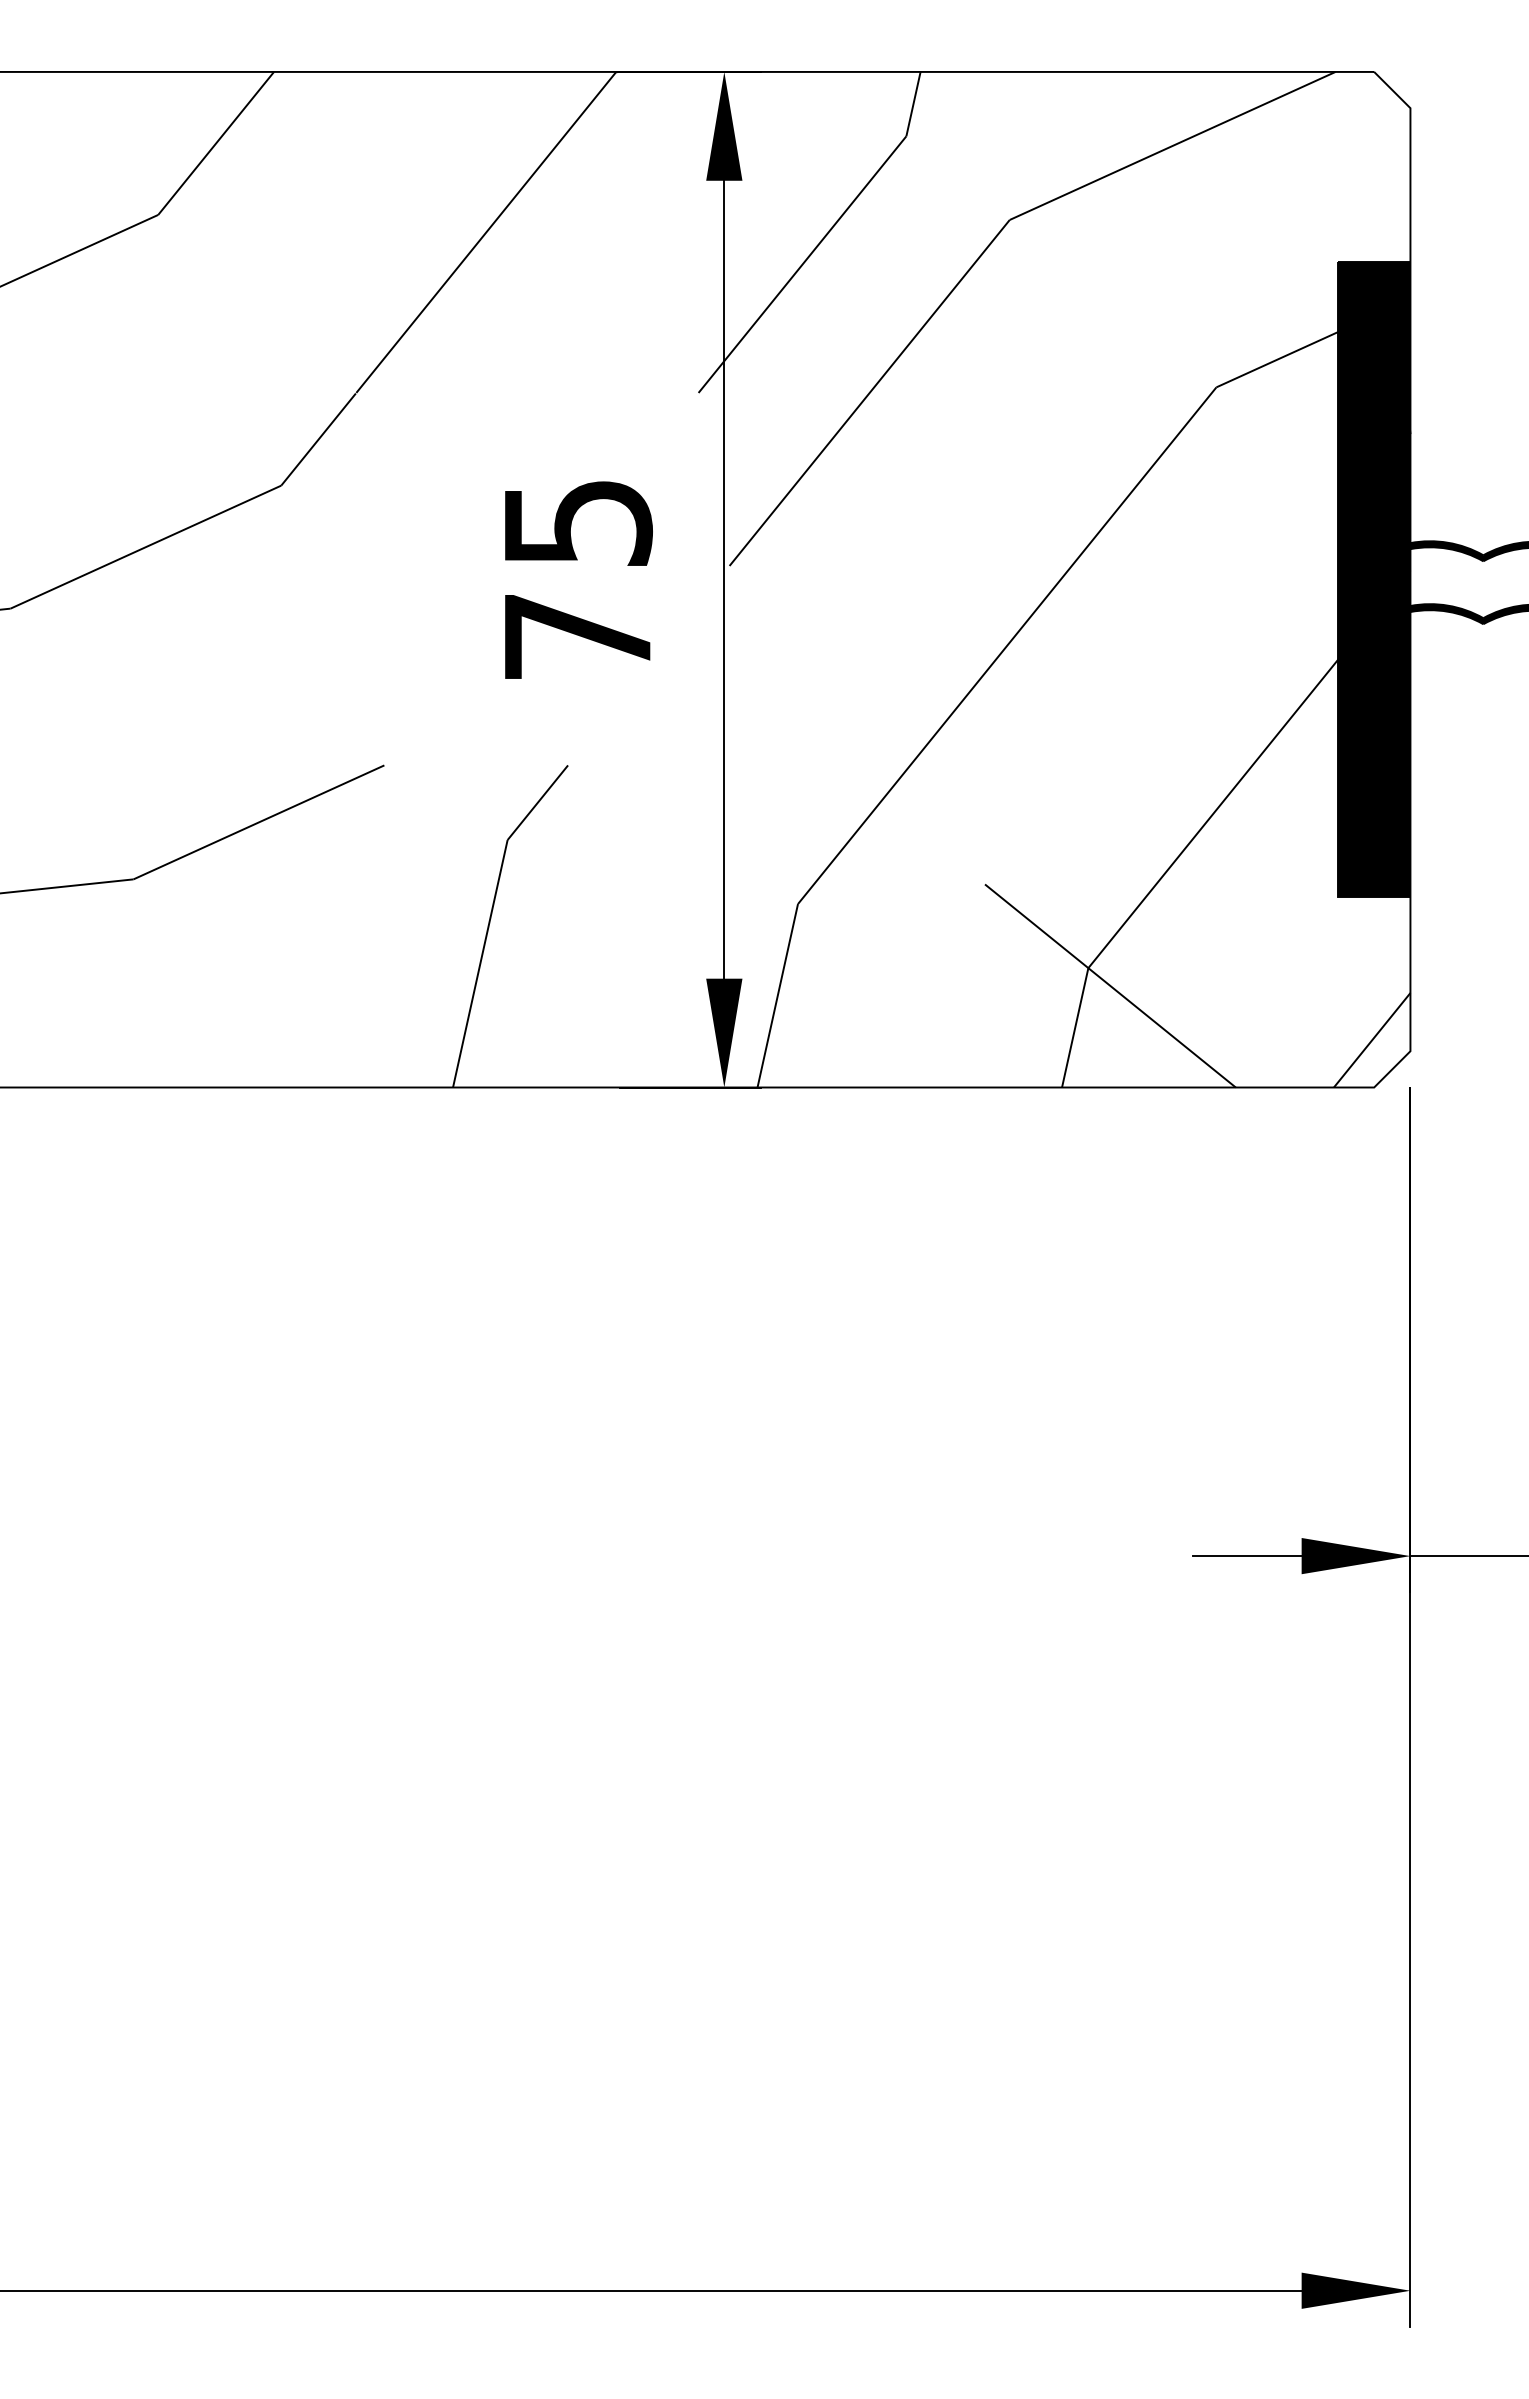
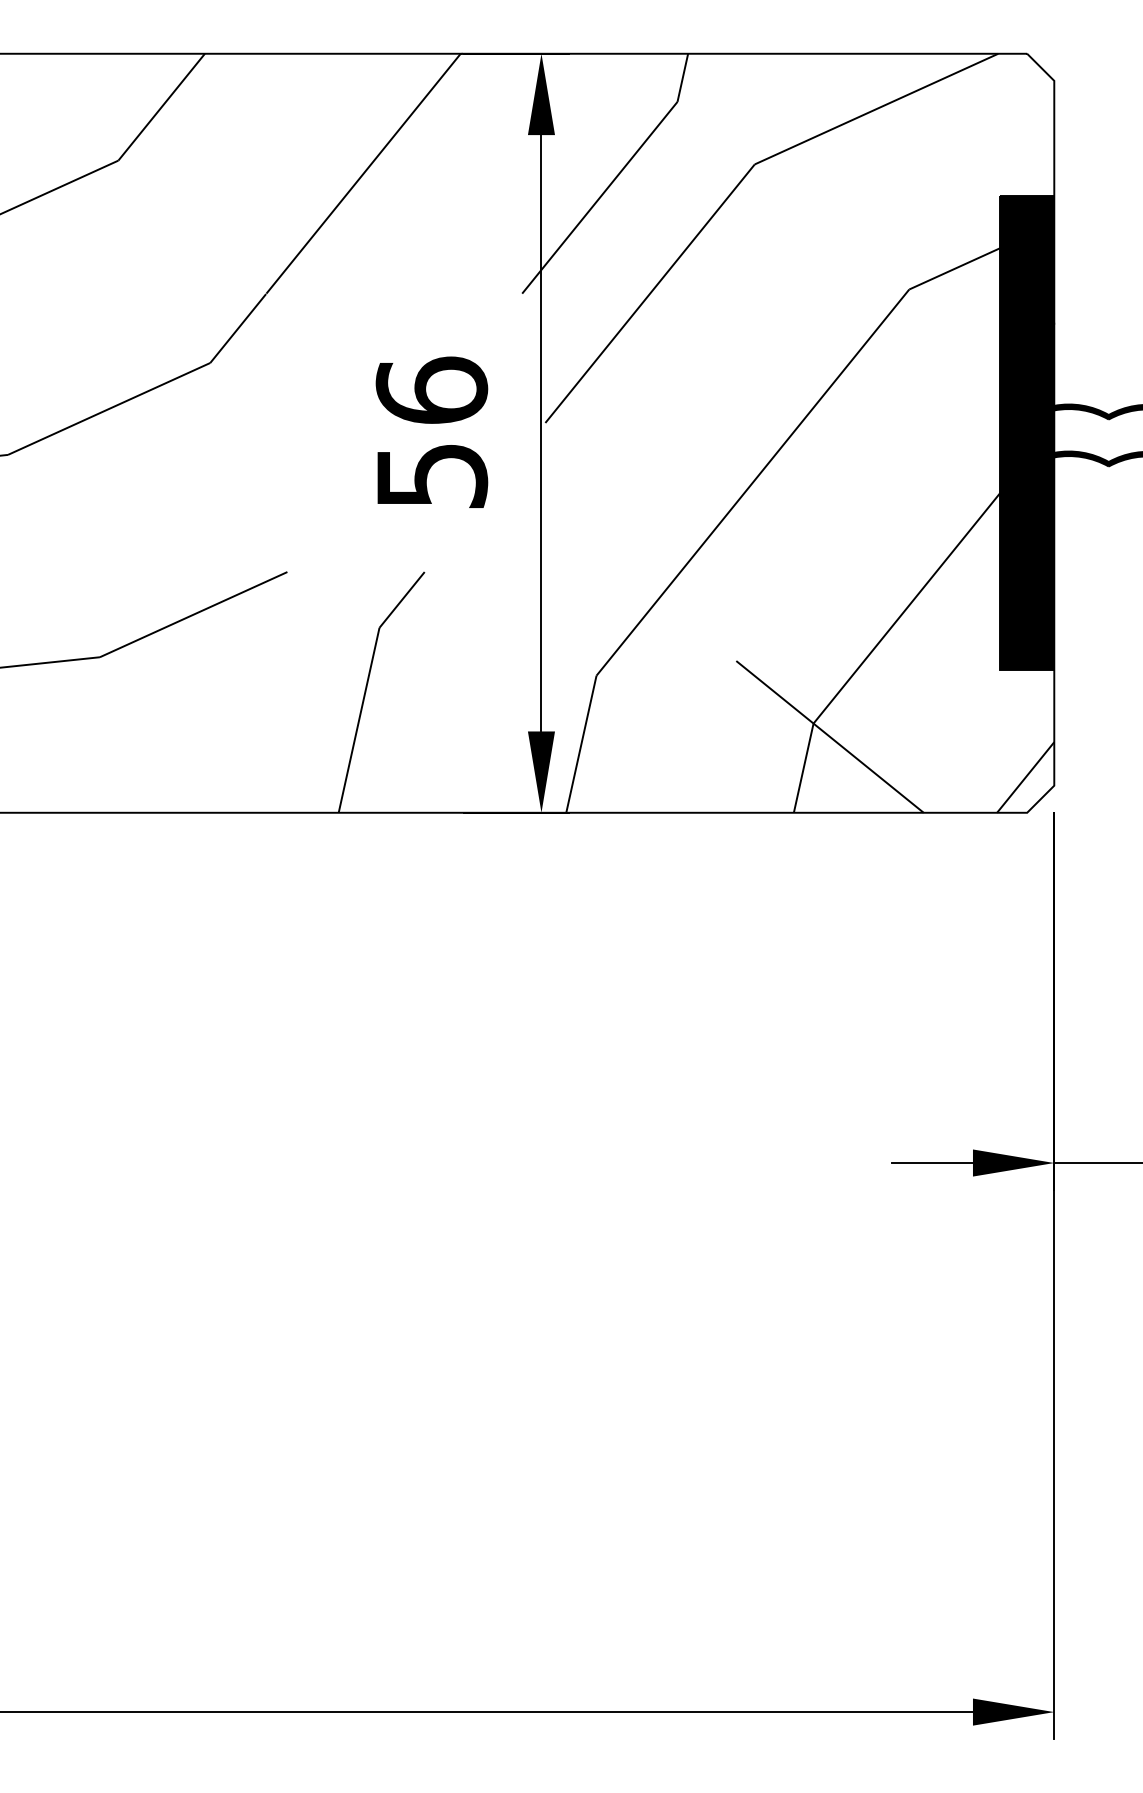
text: (577, 578) -> (431, 432), 75 -> 56

